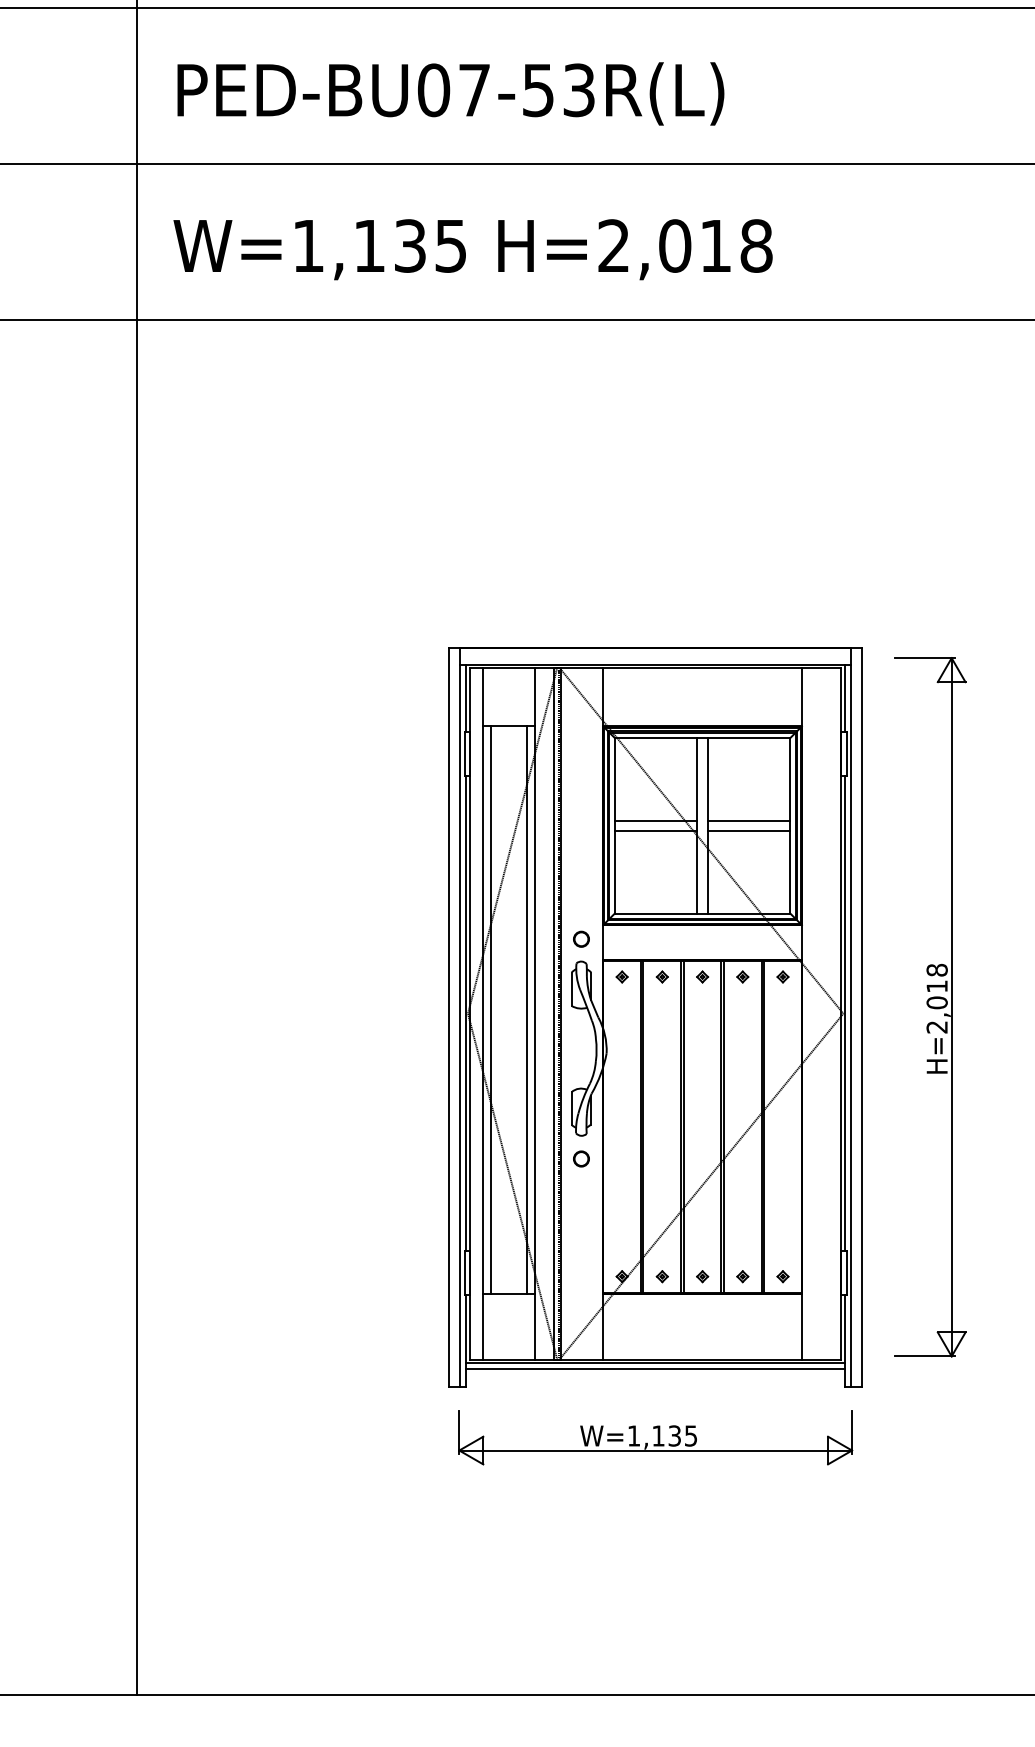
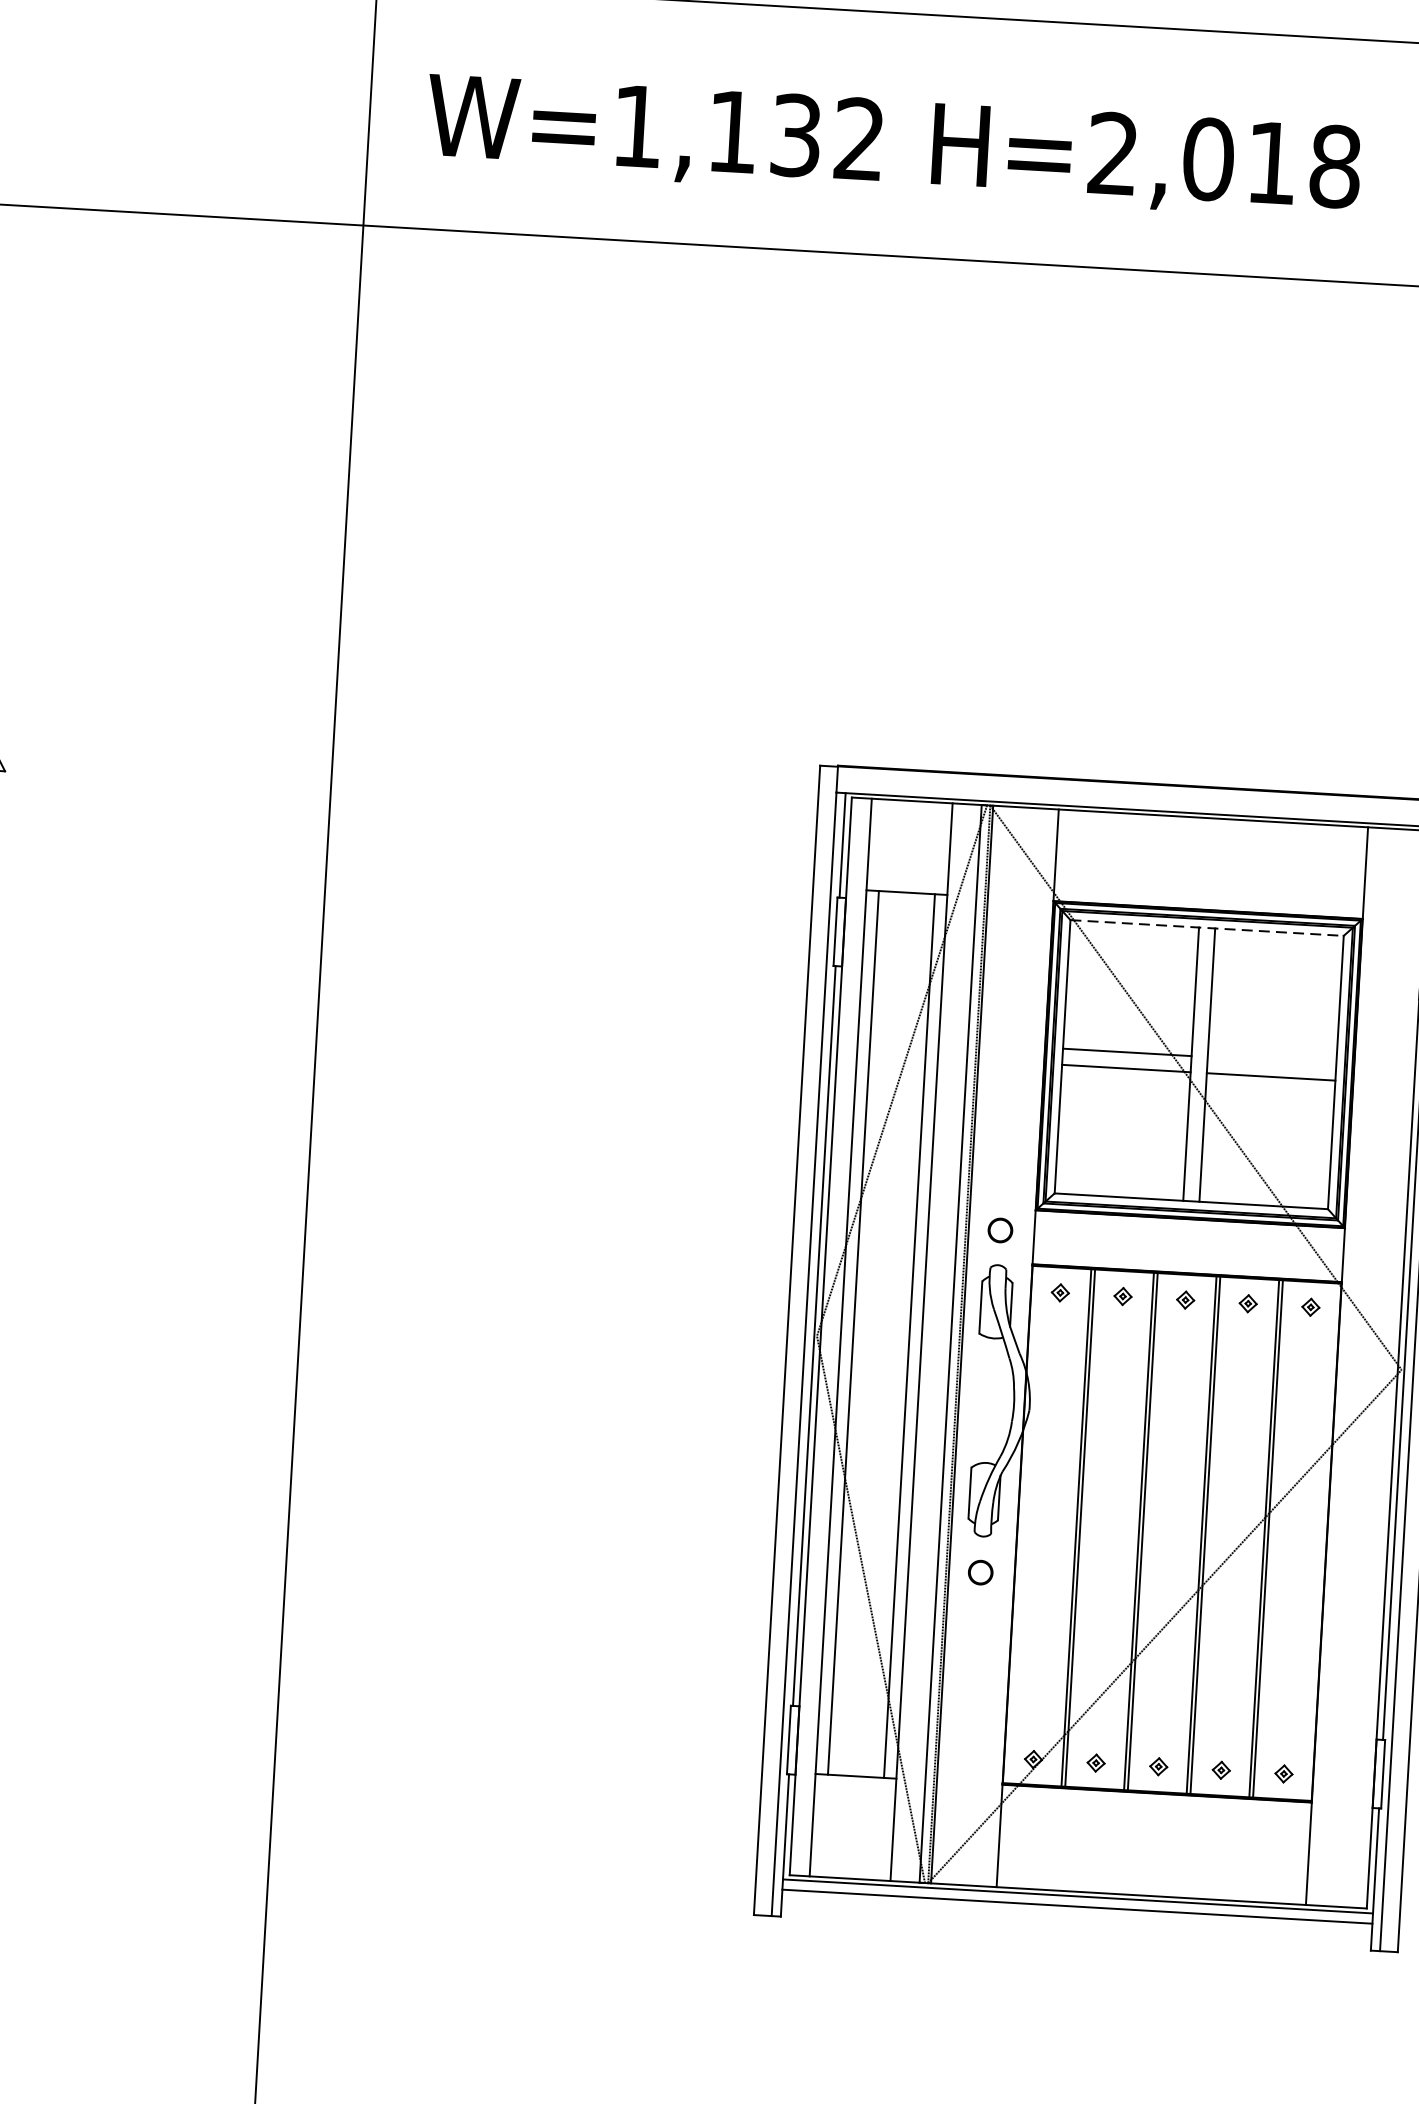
text: (450, 245) -> (858, 138), W=1,135 -> W=1,132
line: (702, 738) -> (1206, 928), solid -> dashed
line: (748, 820) -> (1271, 1060), removed
part: (655, 1437) -> (1070, 2012), removed

